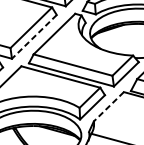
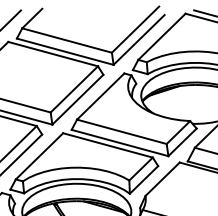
line: (34, 36) -> (77, 99), dashed -> solid
line: (108, 106) -> (162, 179), dashed -> solid

